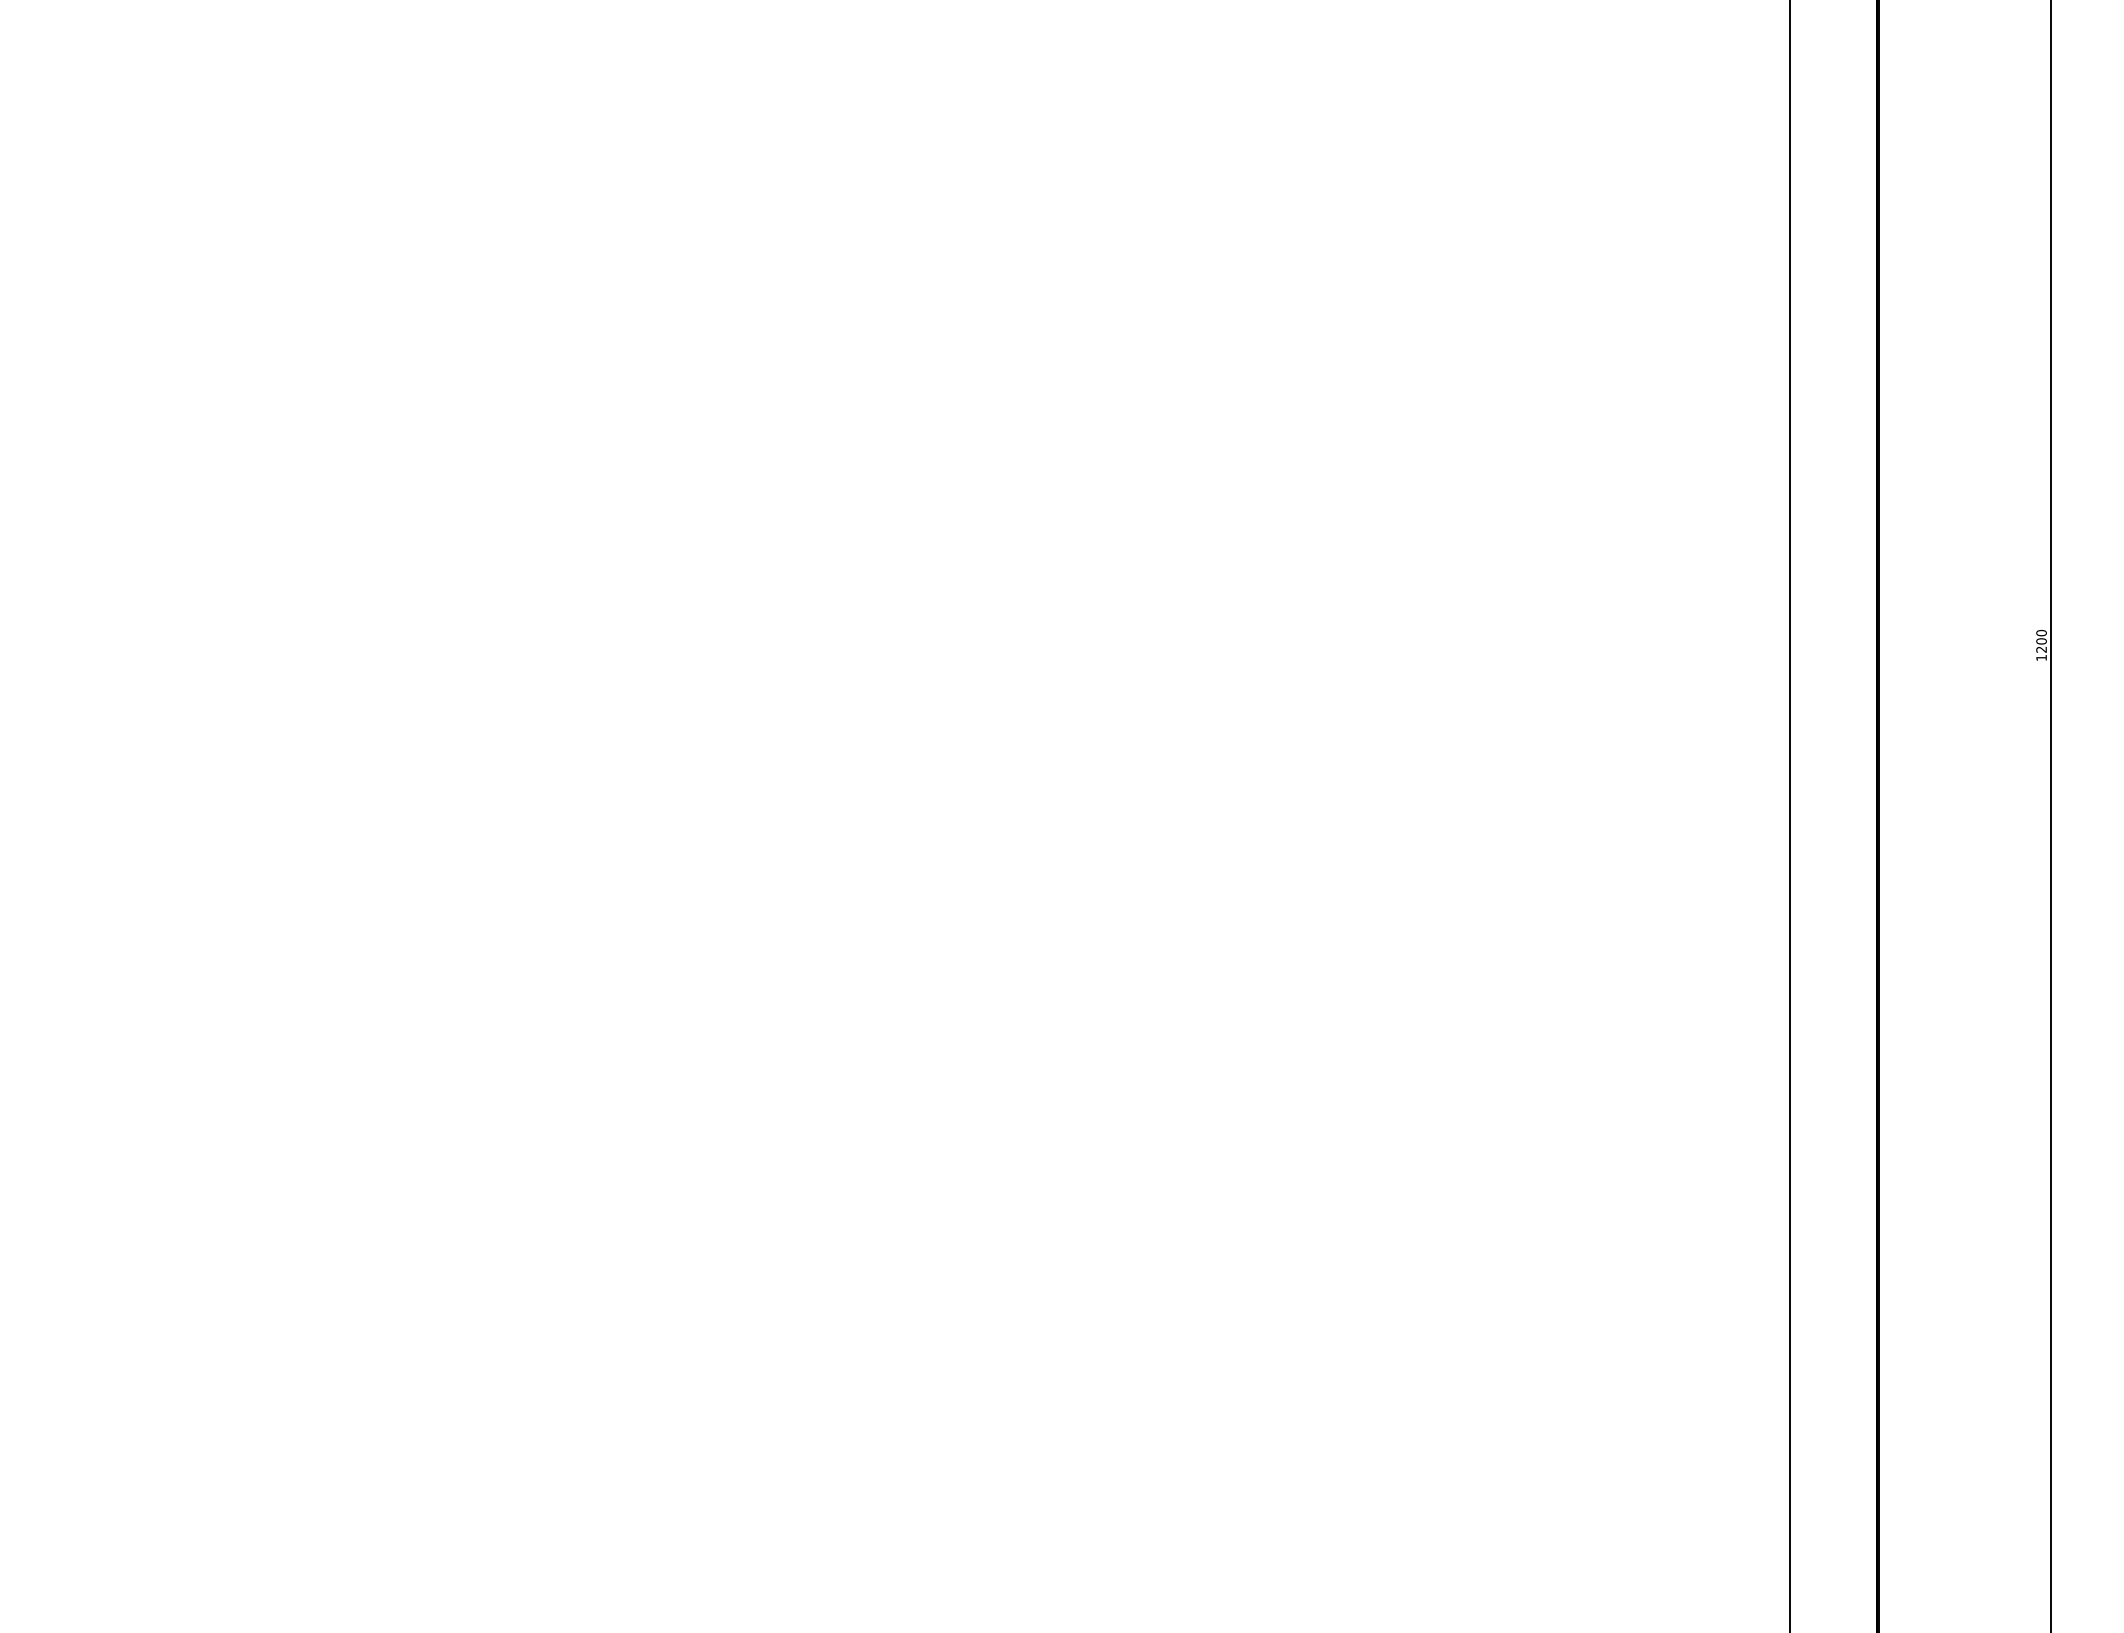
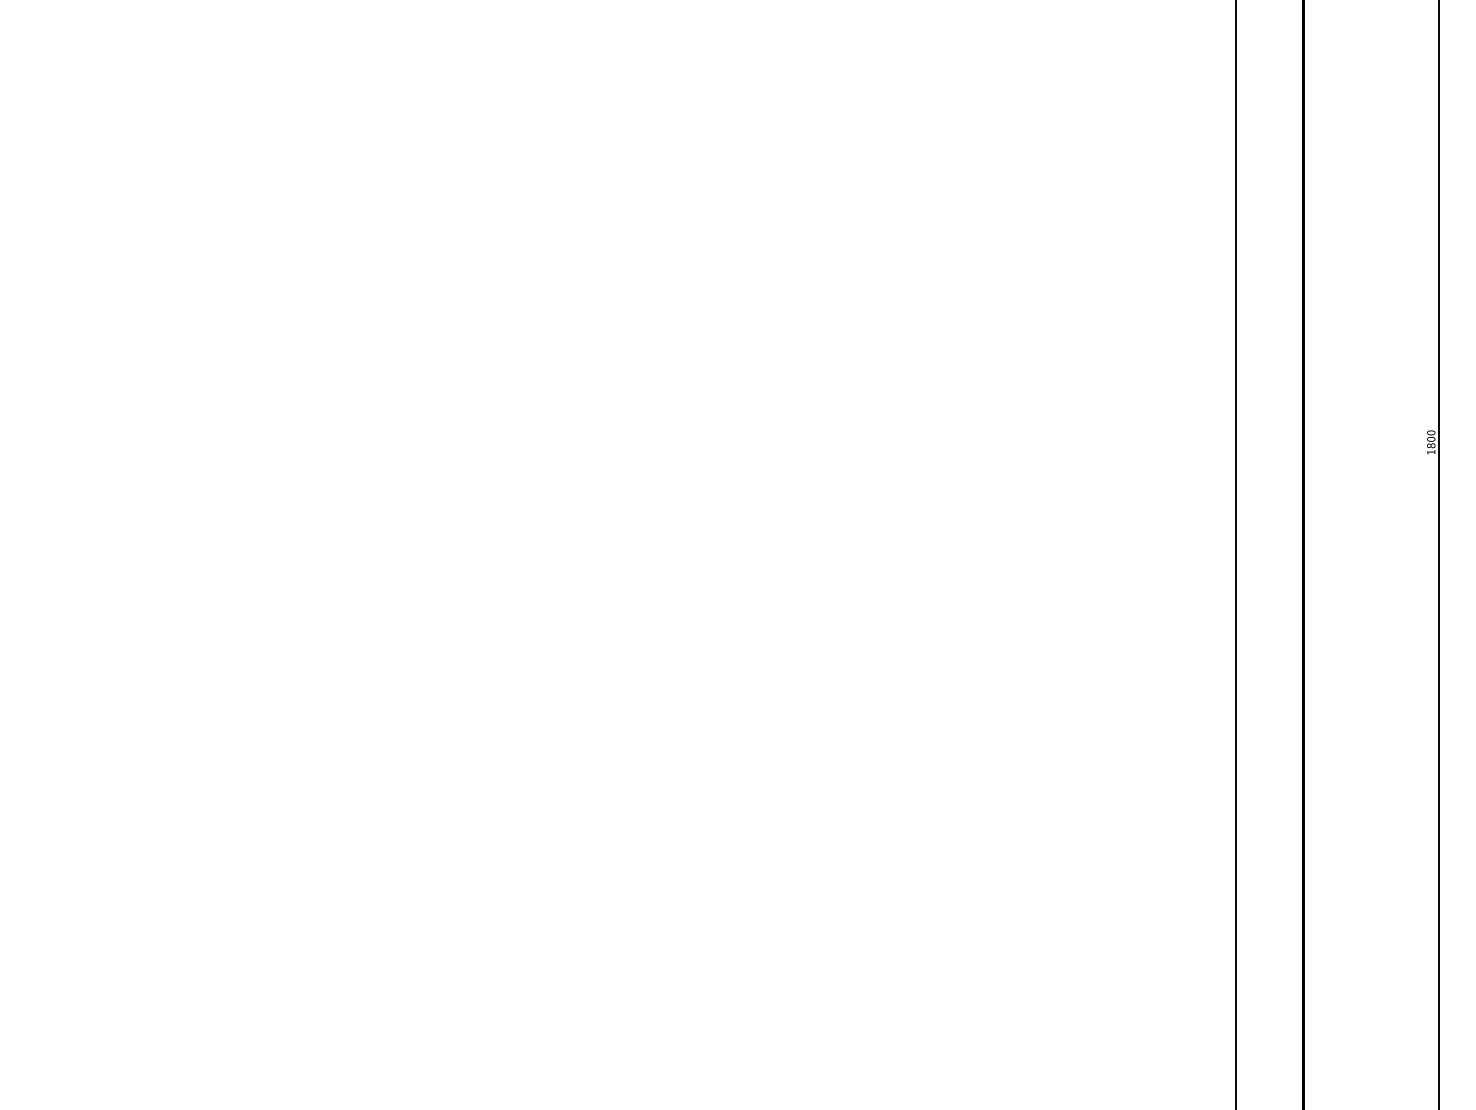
text: (2041, 649) -> (1431, 445), 1200 -> 1800

